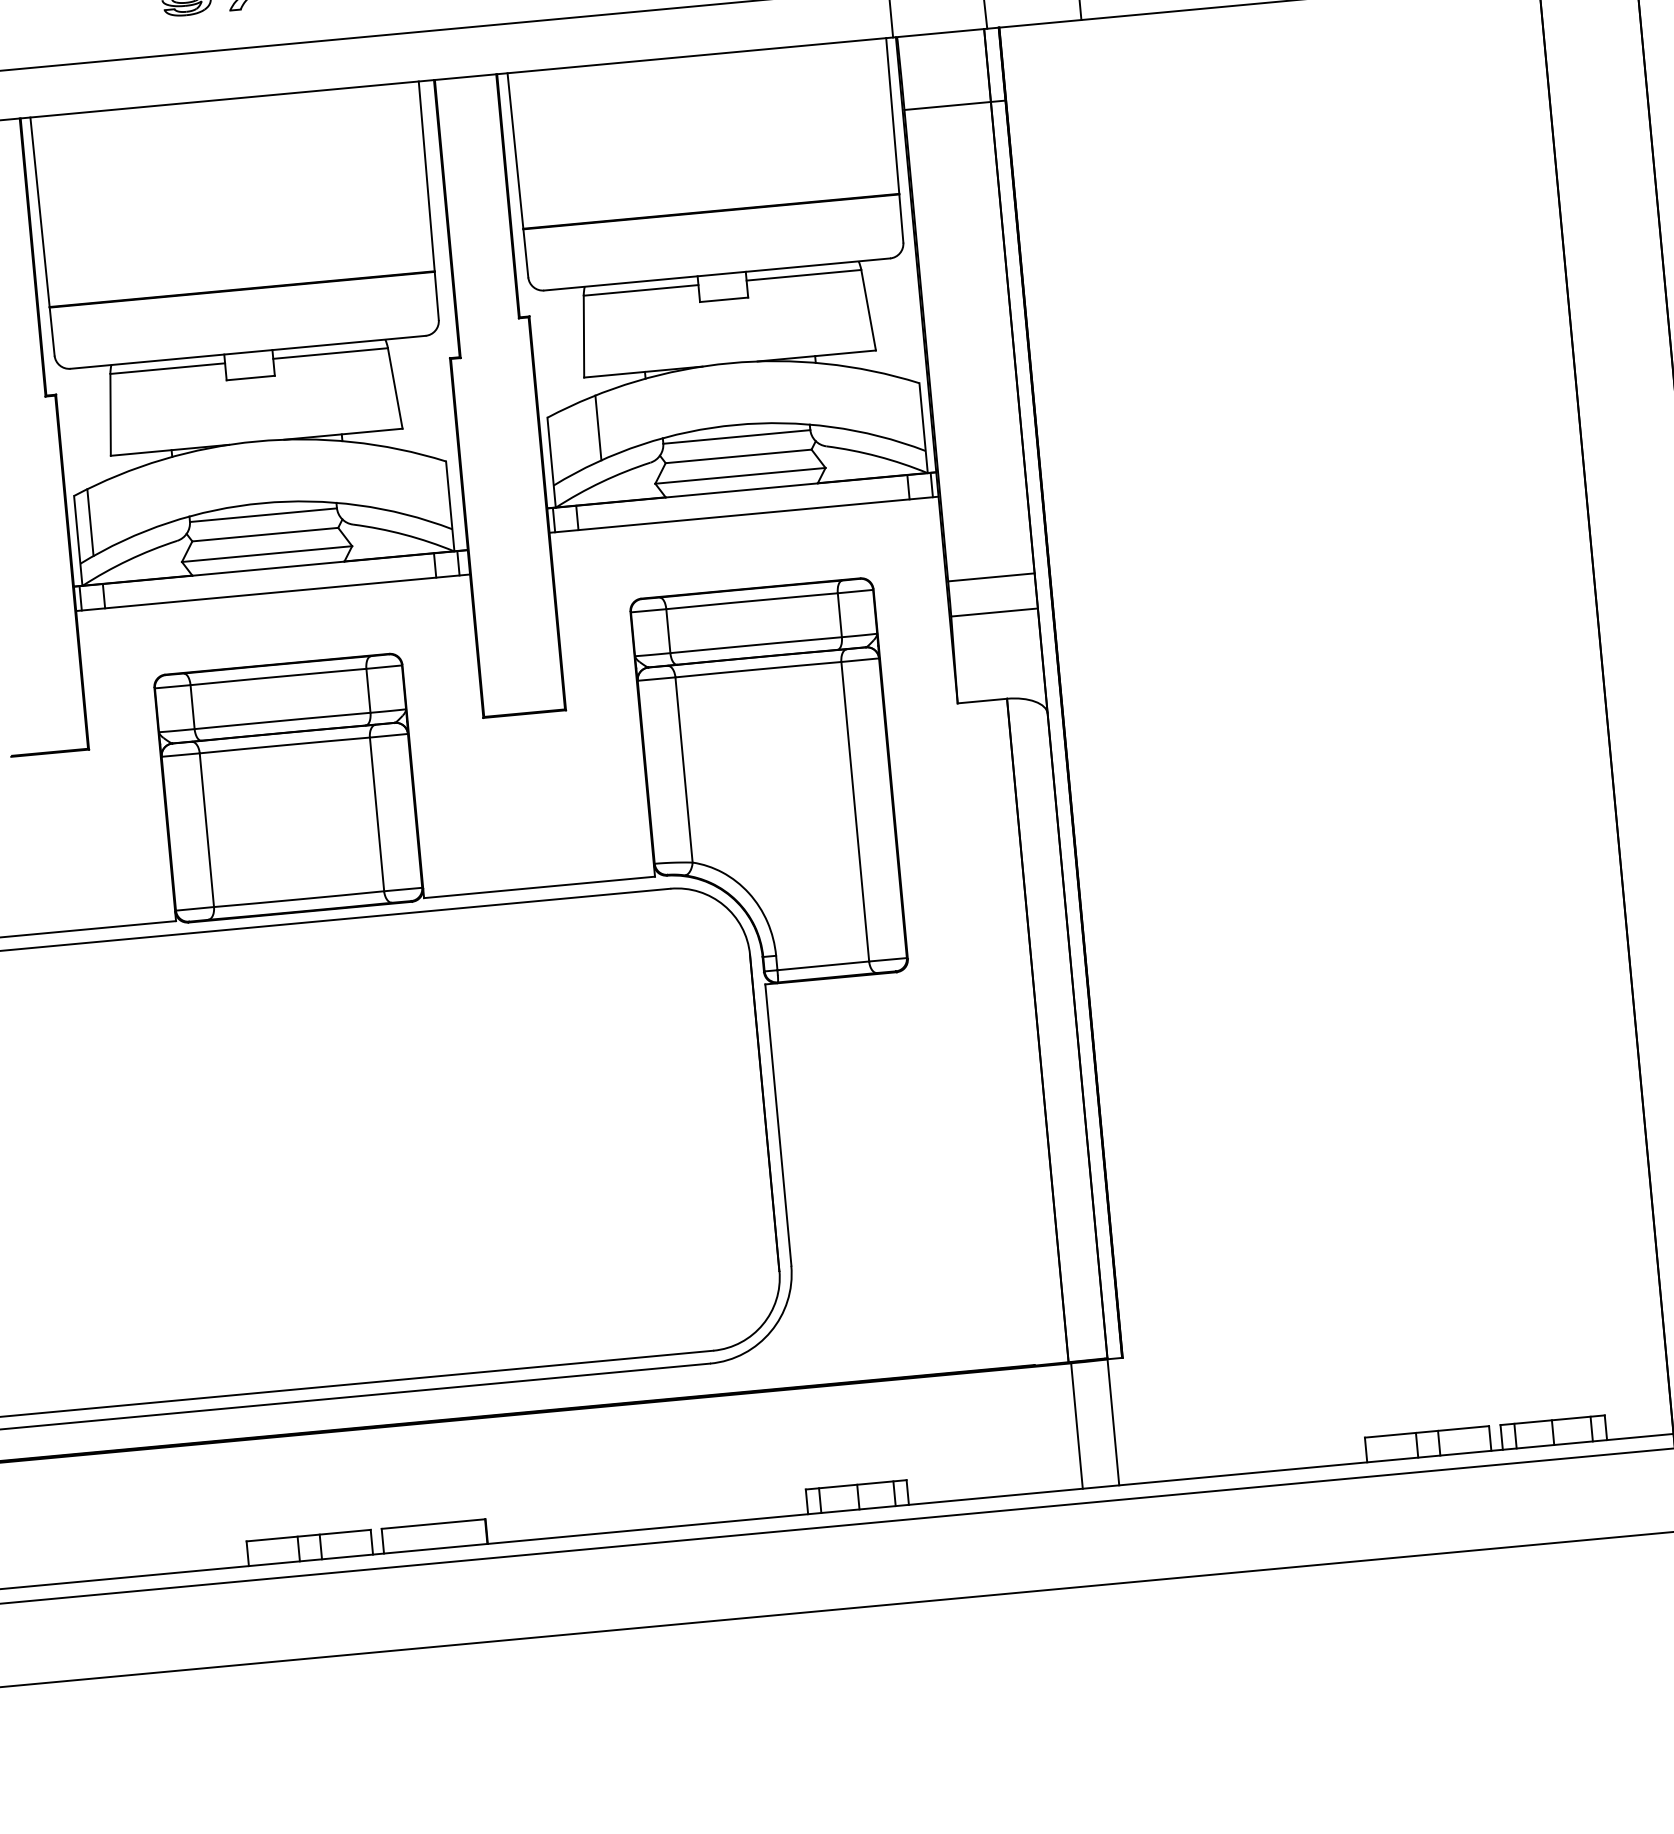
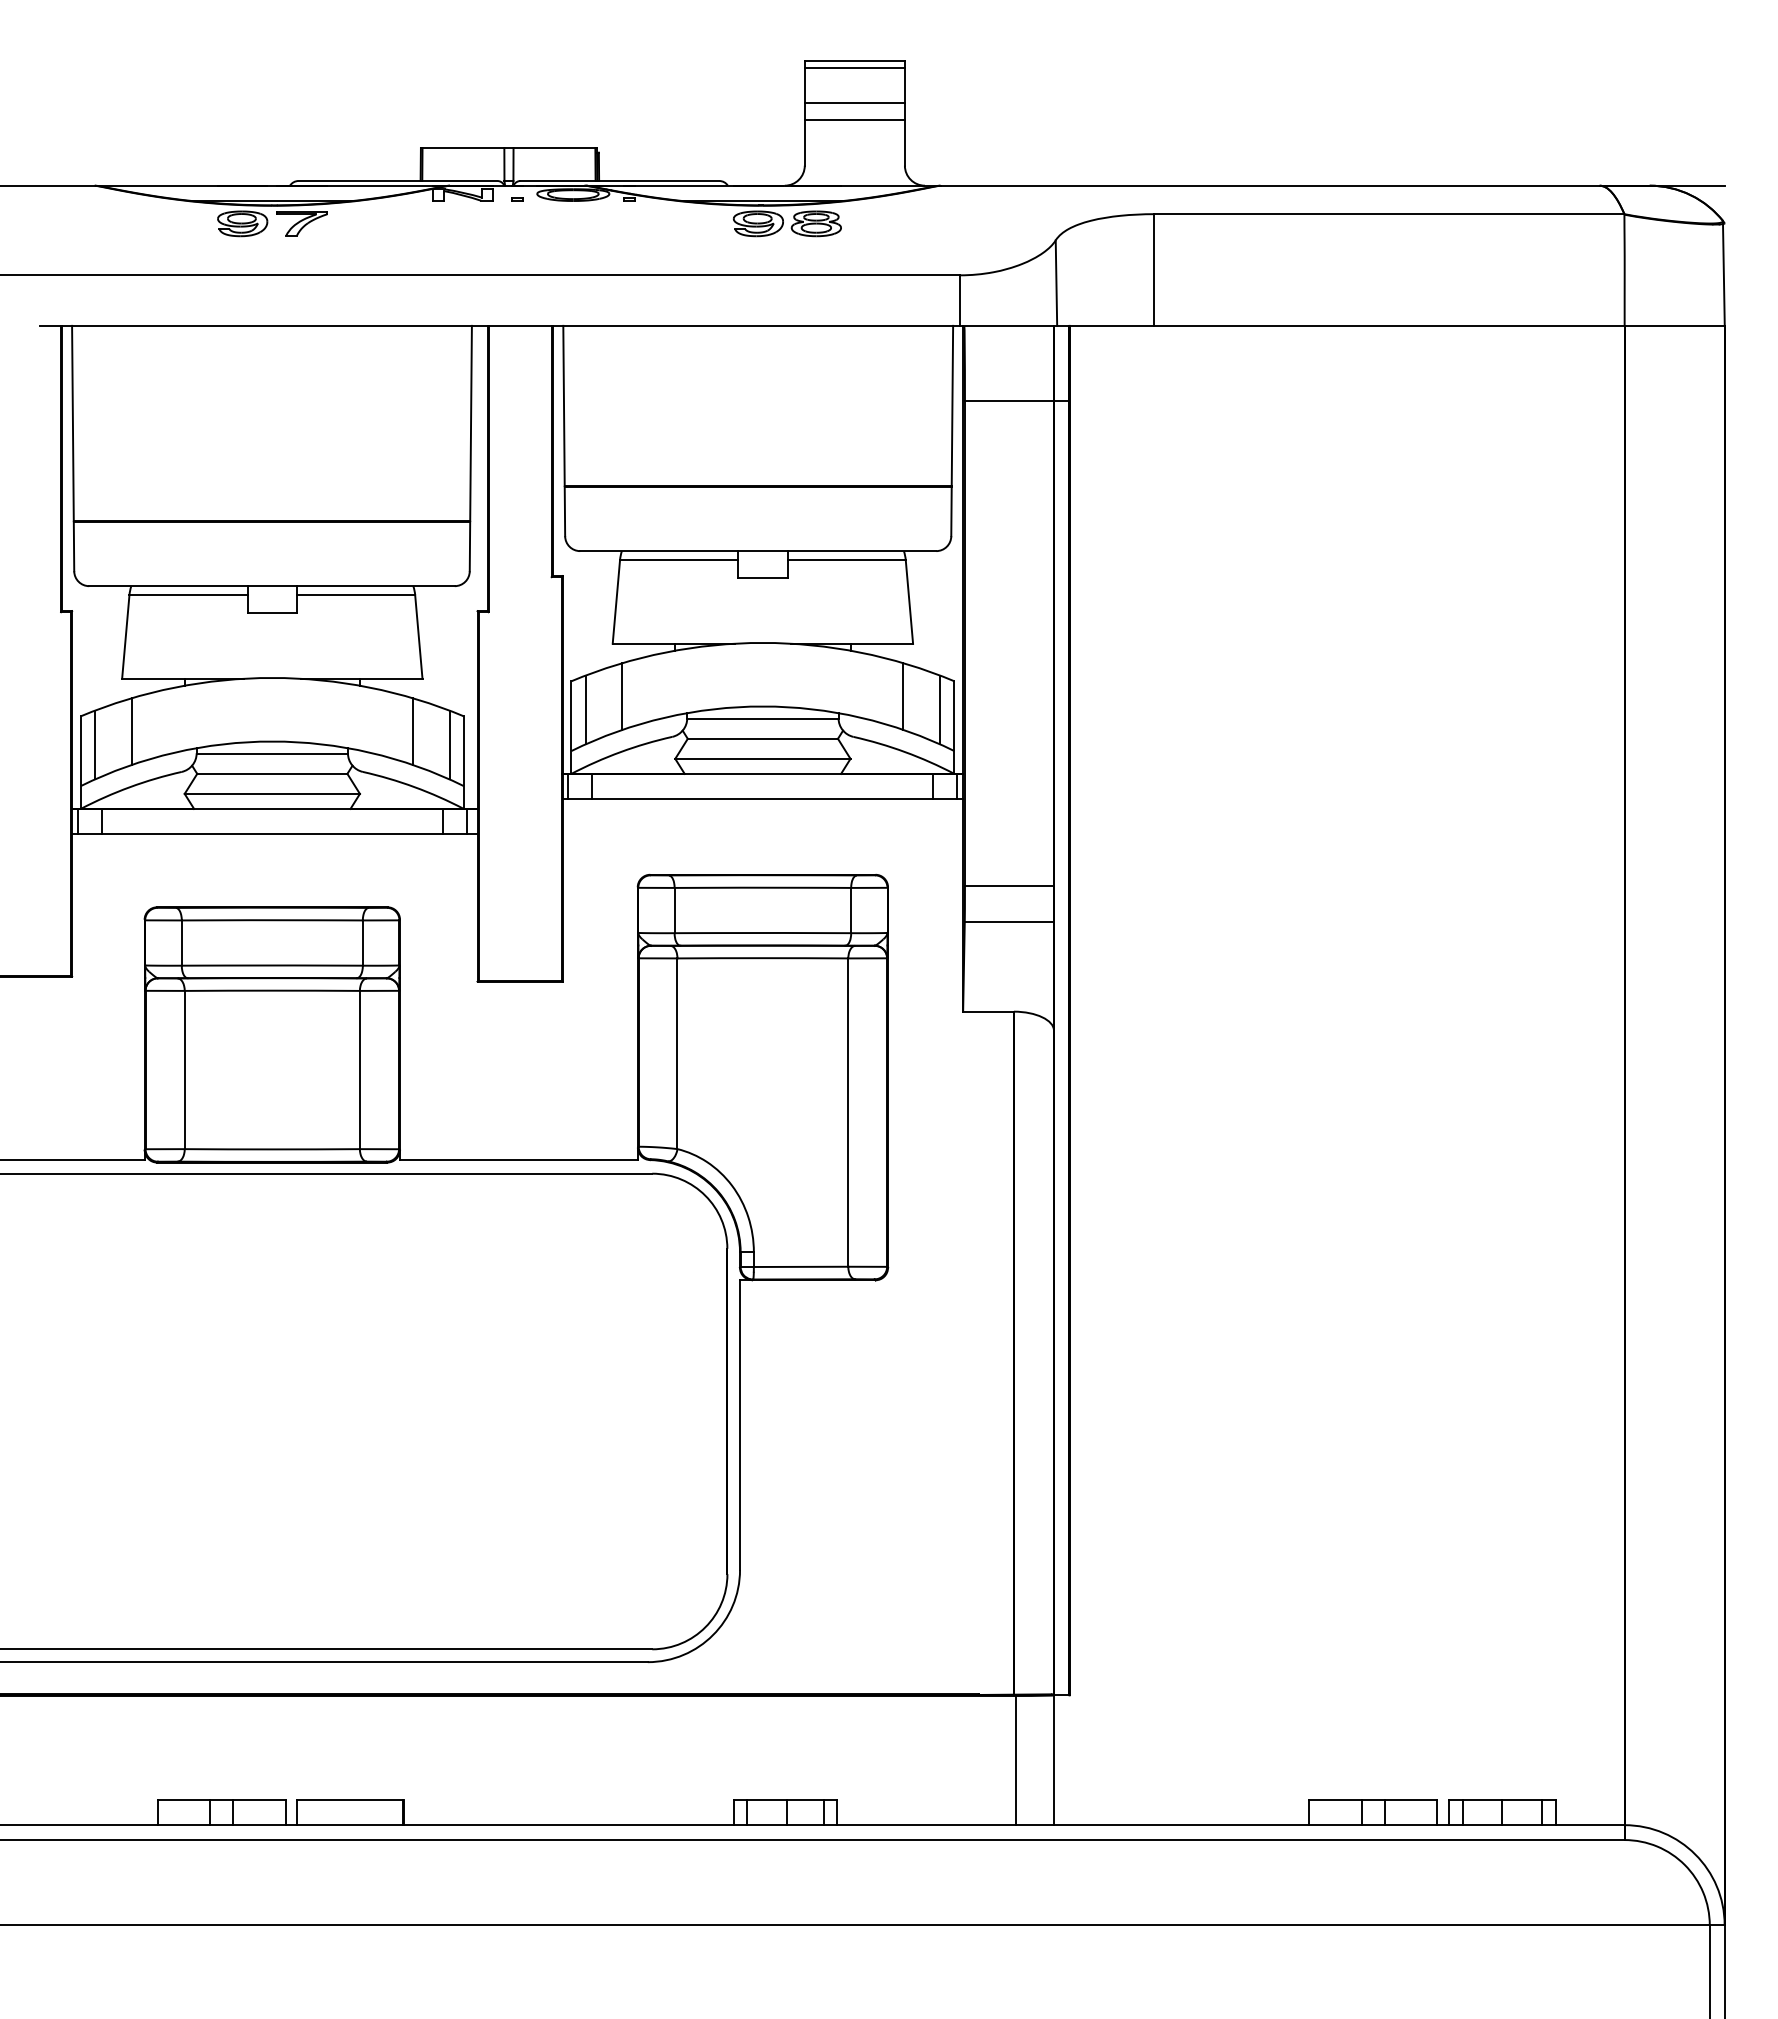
line: (871, 402) -> (903, 696), added
line: (908, 411) -> (940, 709), added
line: (563, 443) -> (585, 709), added
line: (397, 480) -> (412, 731), added
line: (434, 490) -> (449, 744), added
line: (124, 506) -> (131, 731), added

